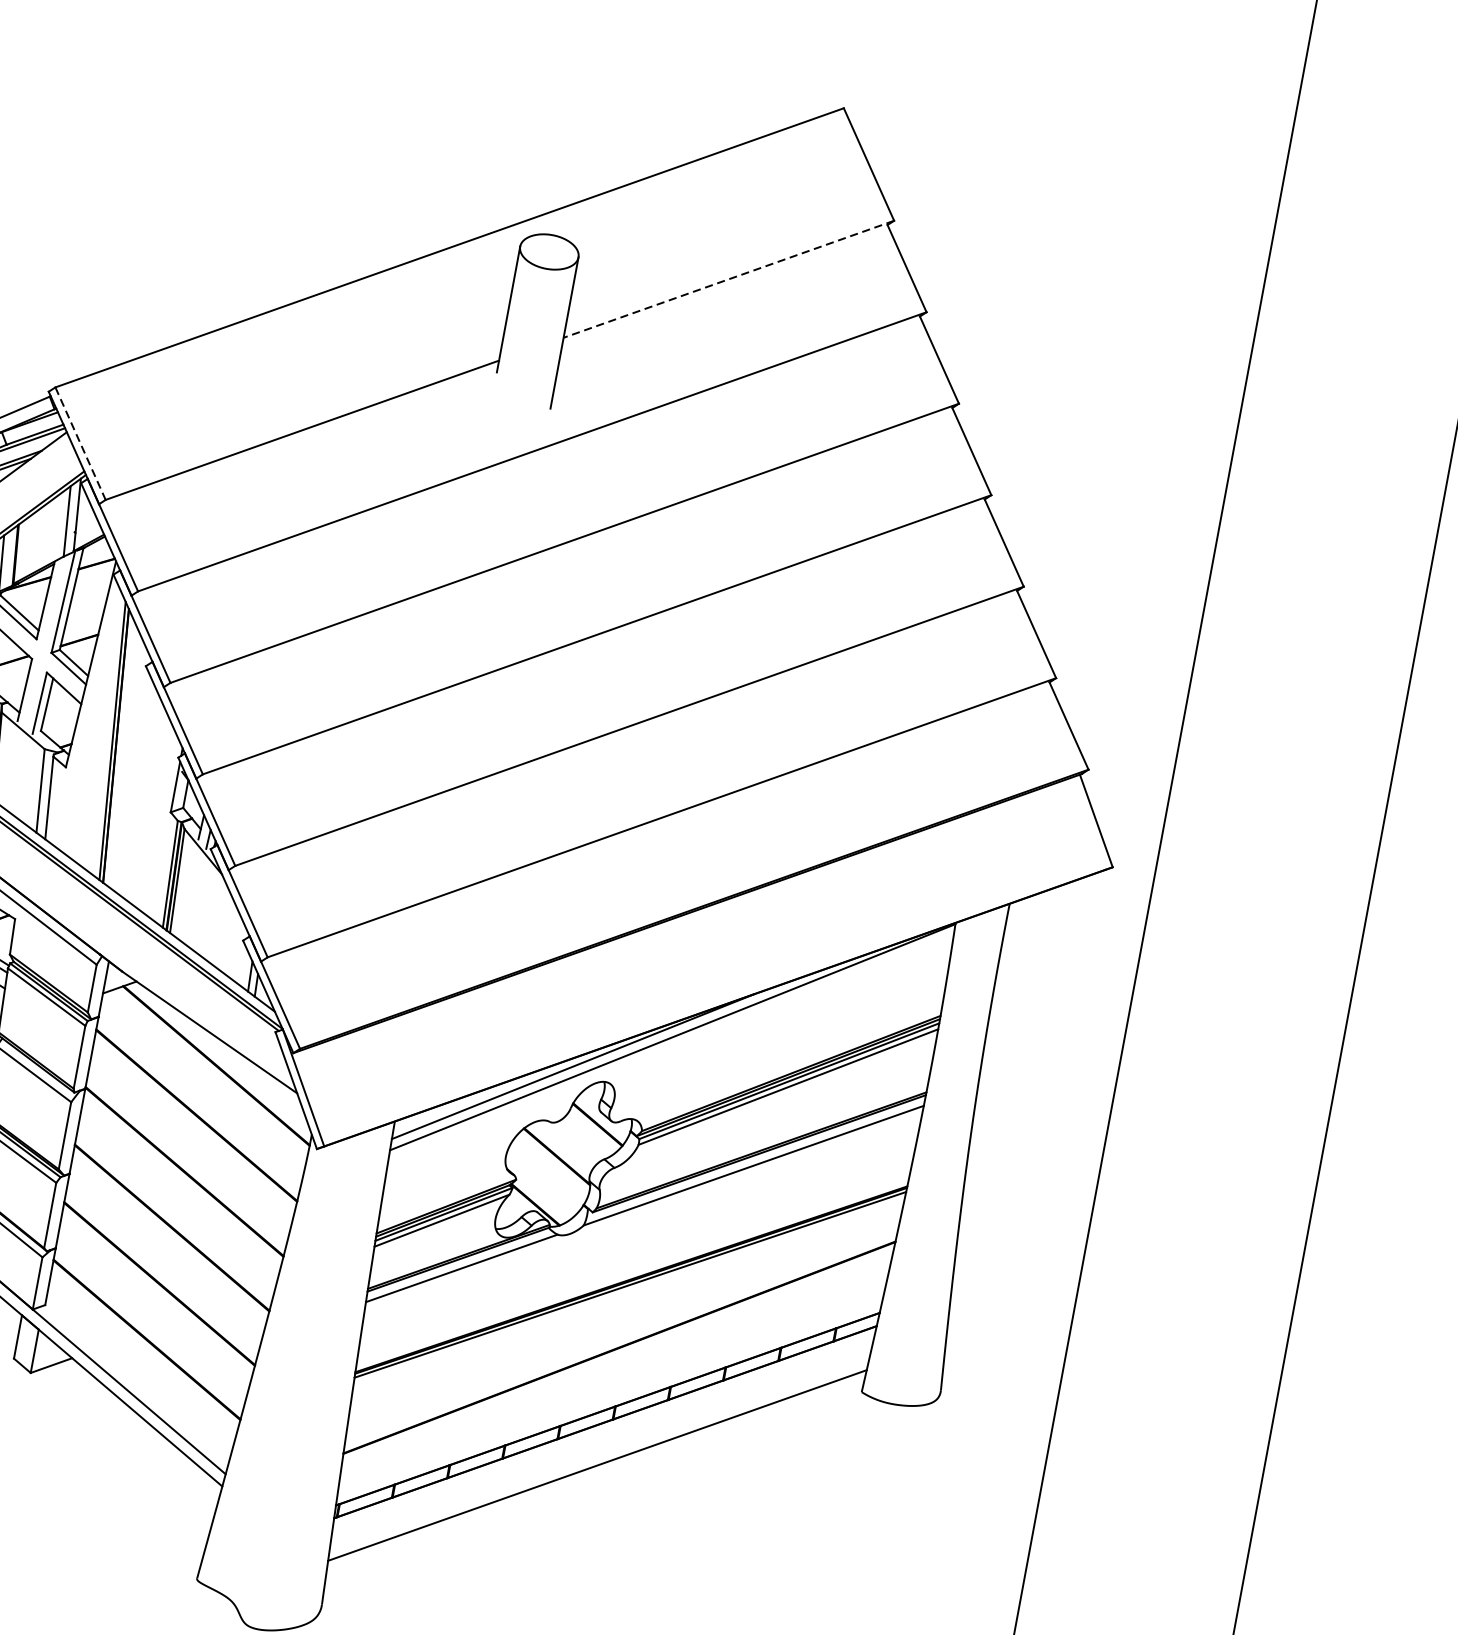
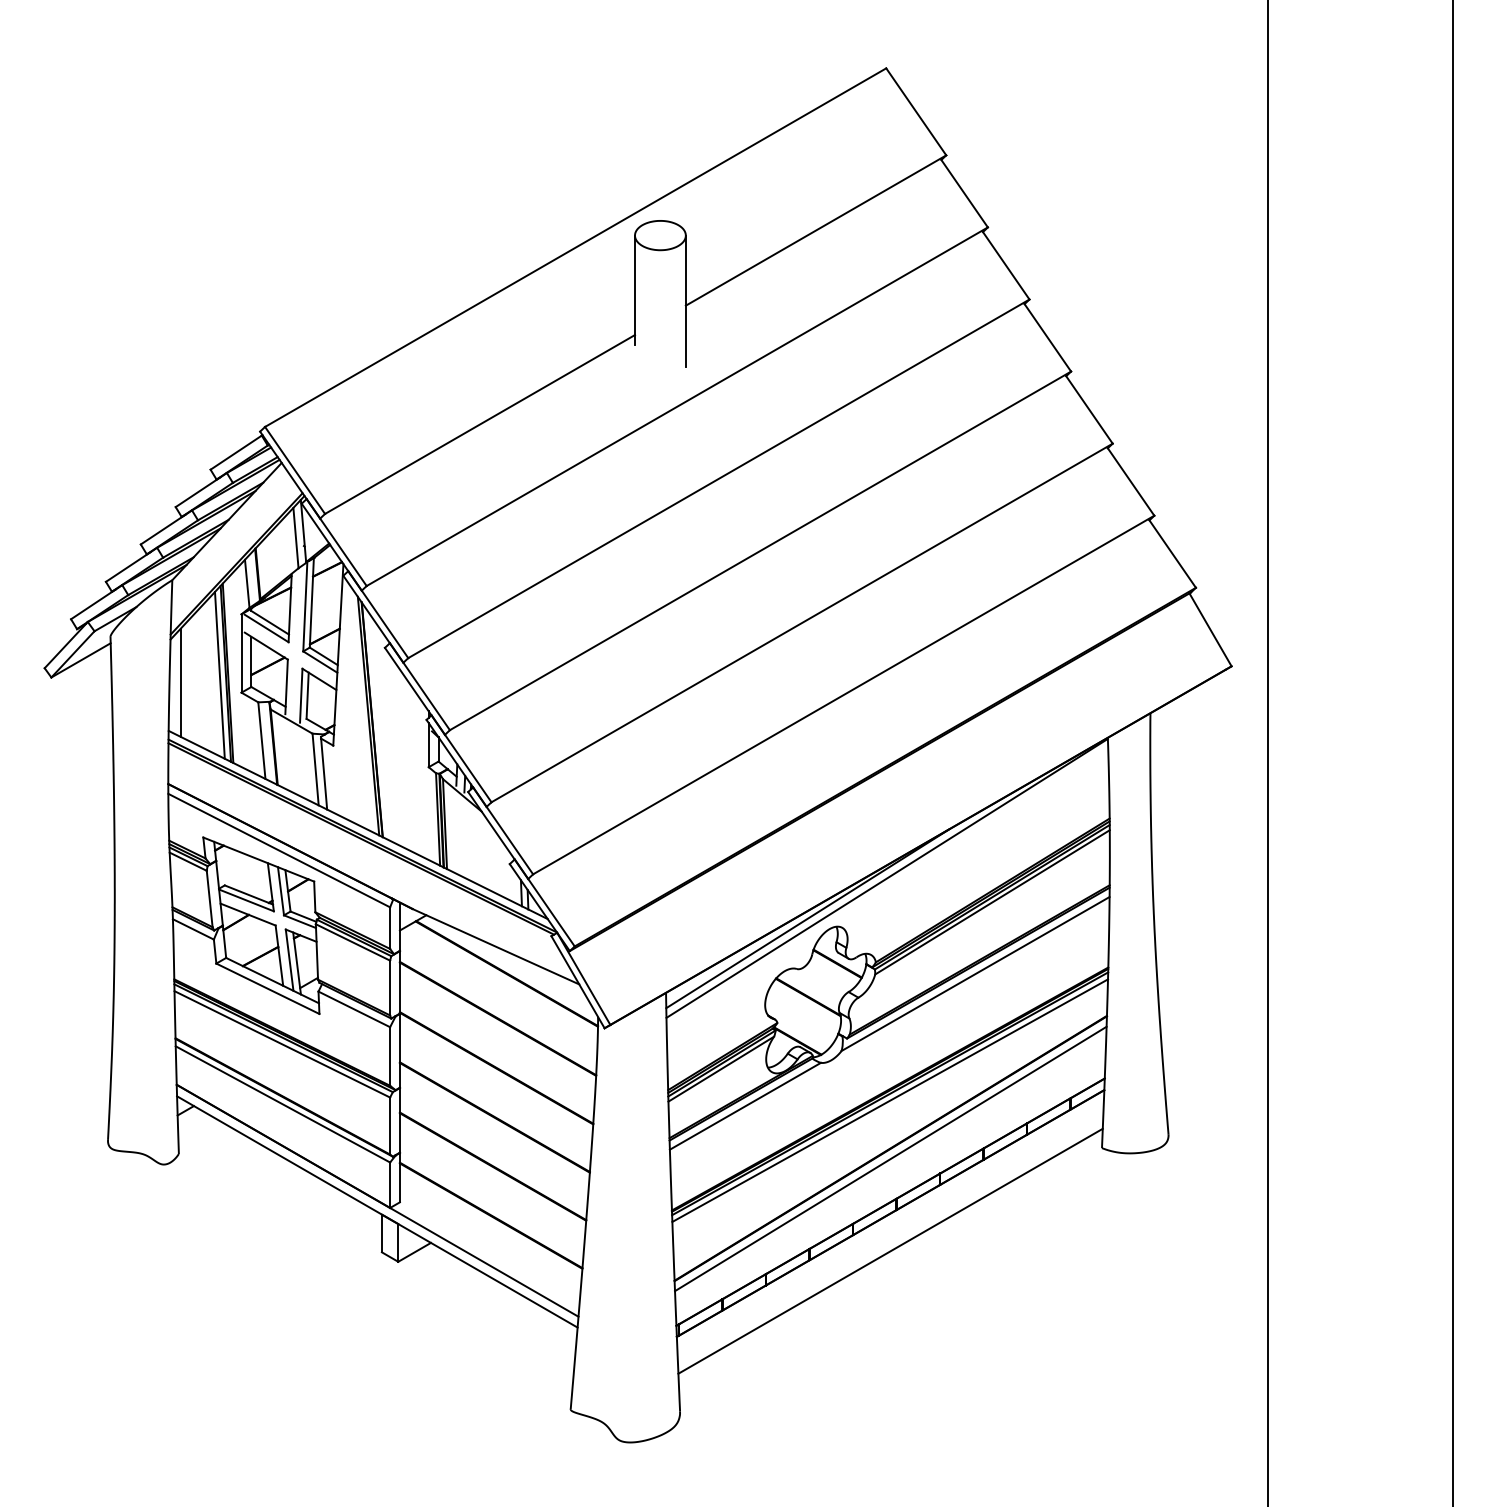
line: (728, 279) -> (815, 230), dashed -> solid
line: (81, 443) -> (295, 470), dashed -> solid
line: (629, 1292) -> (890, 1100), added
line: (617, 1359) -> (890, 1158), added

